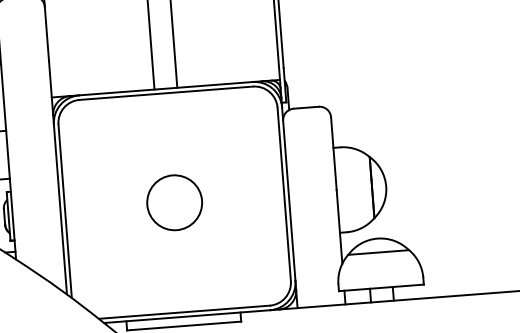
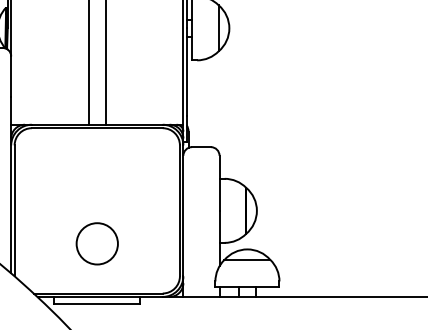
circle: (173, 202) -> (96, 243), moved

